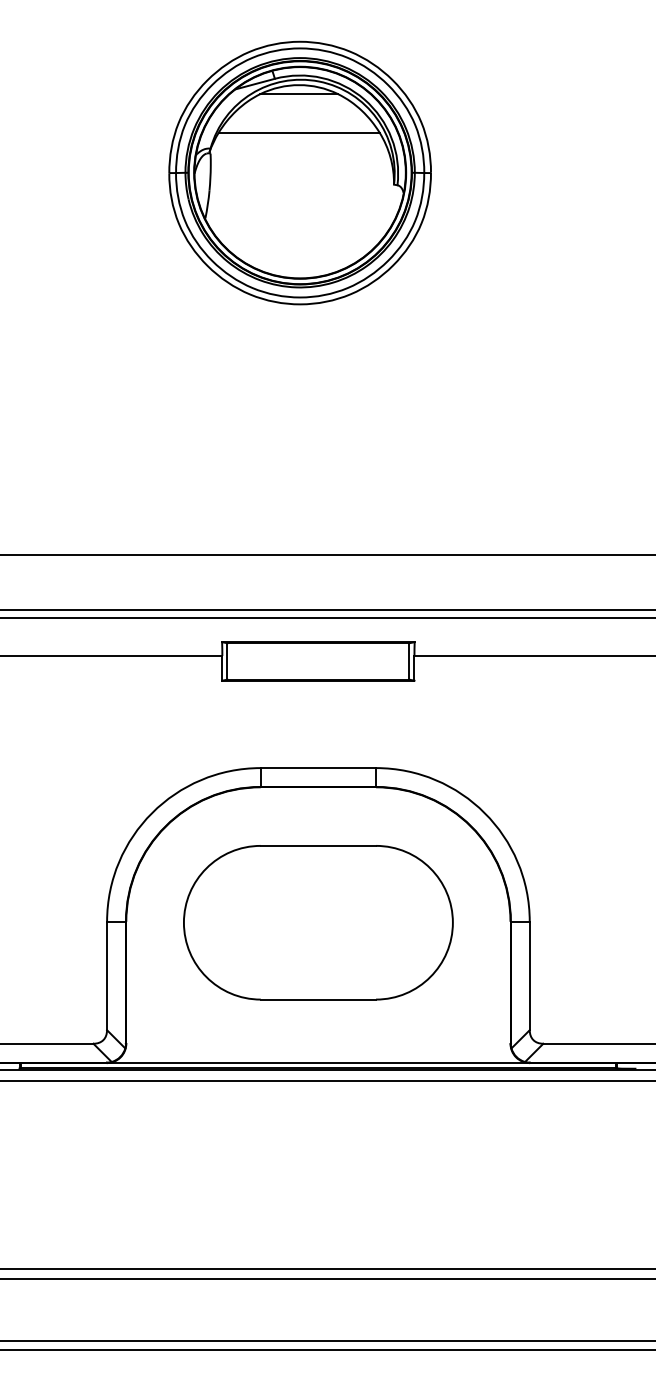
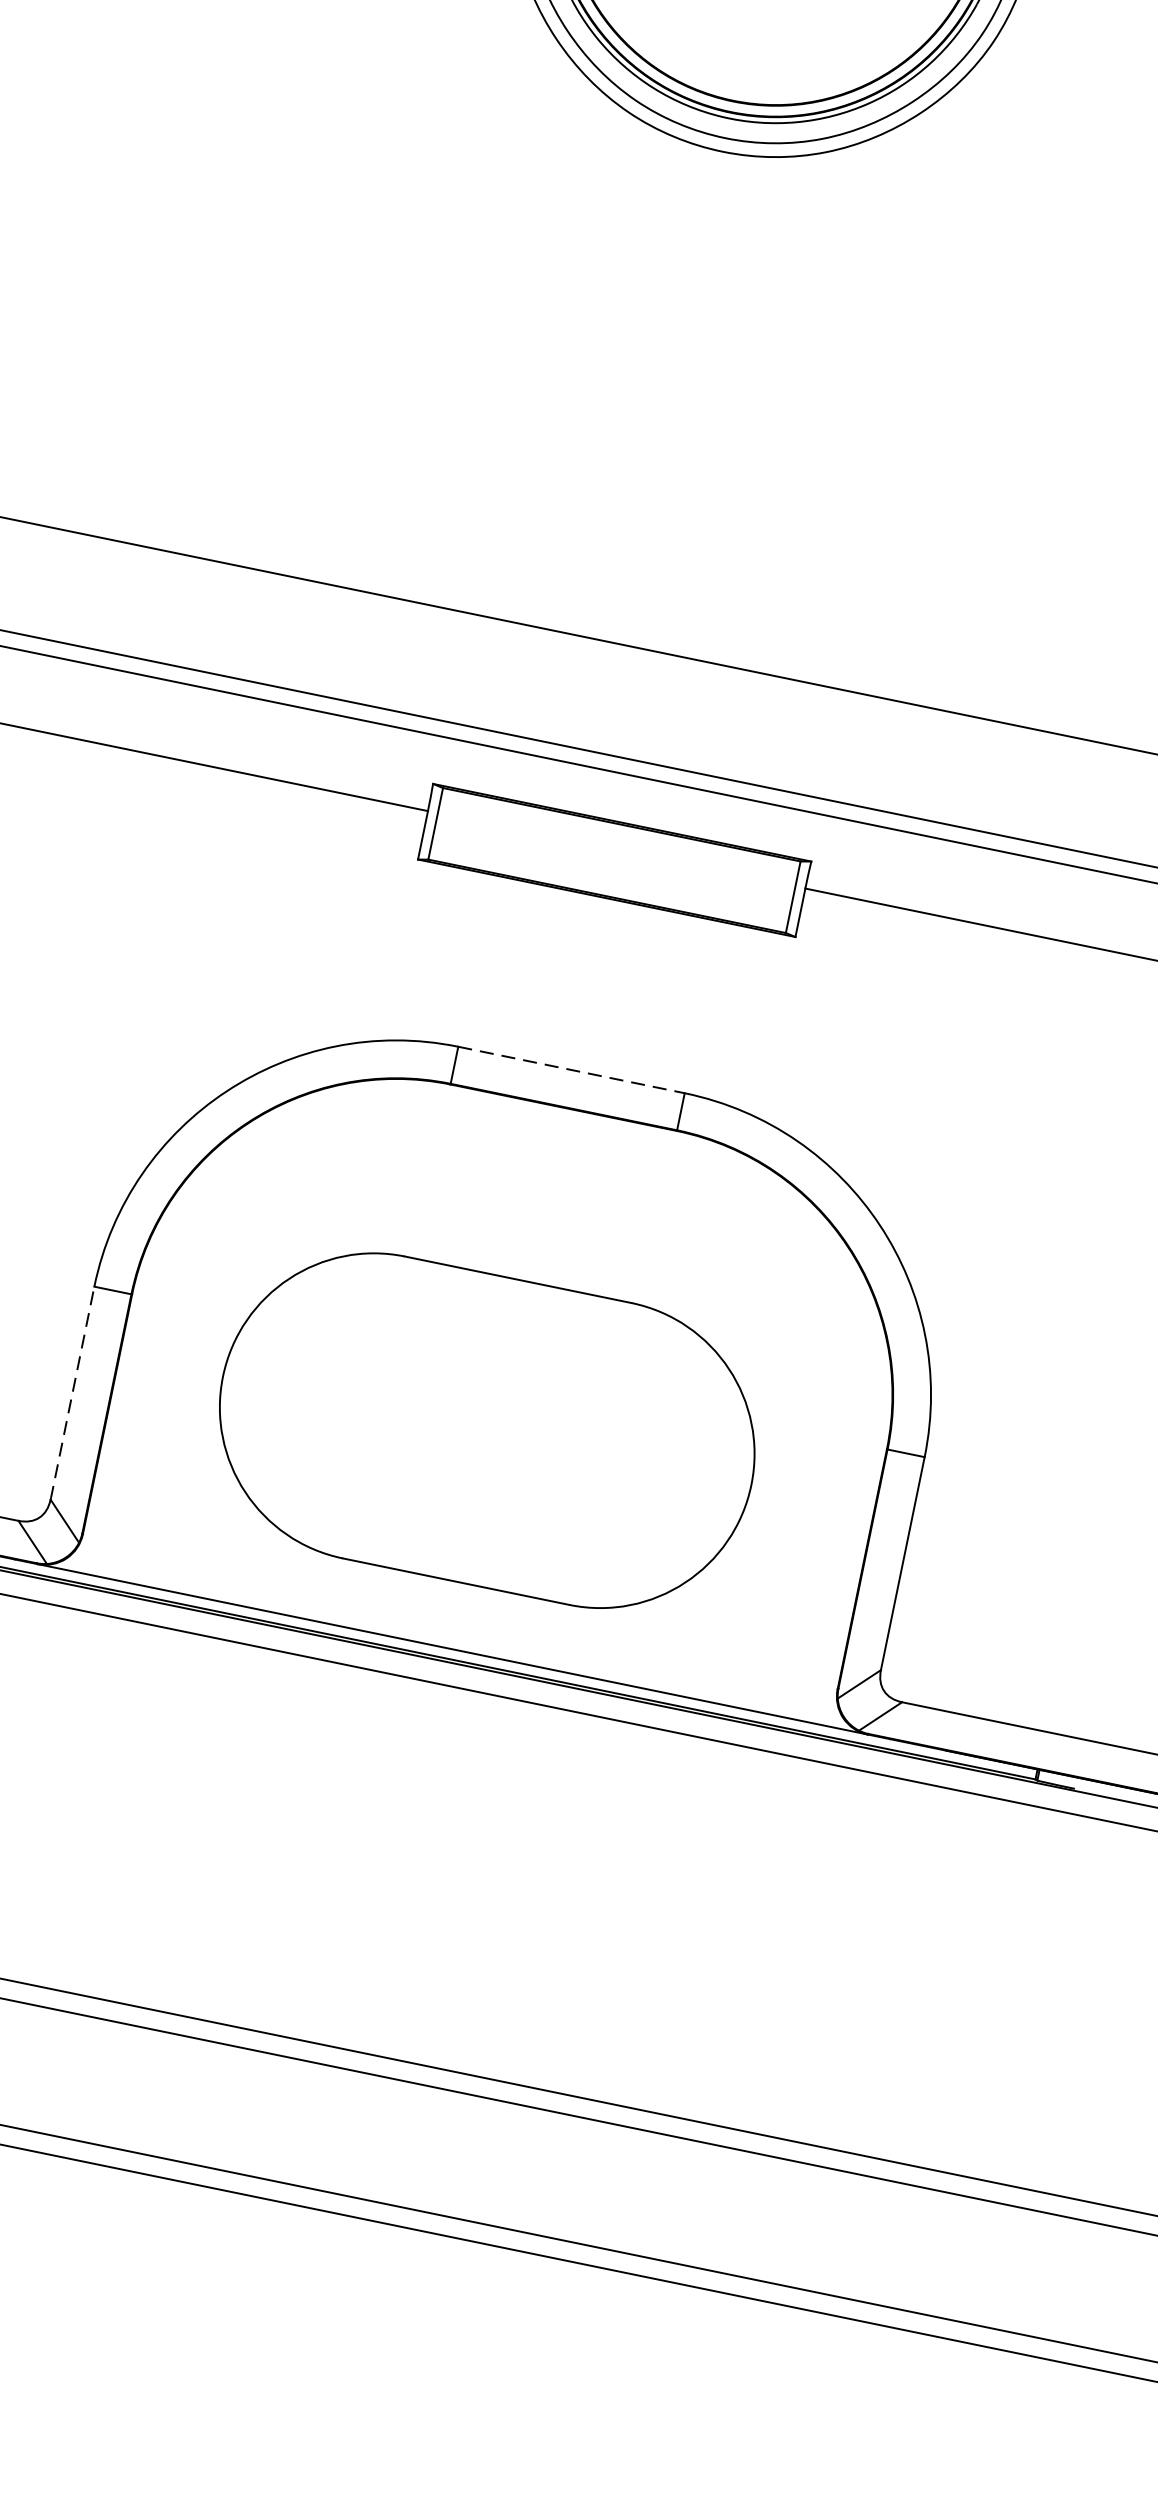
line: (318, 768) -> (571, 1070), solid -> dashed
part: (318, 922) -> (487, 1430), moved
line: (107, 975) -> (73, 1392), solid -> dashed

